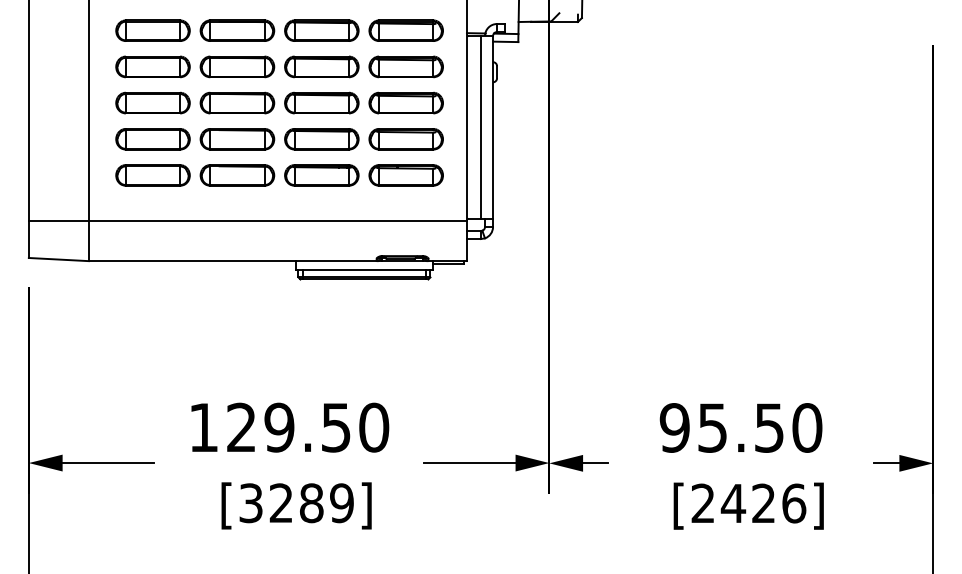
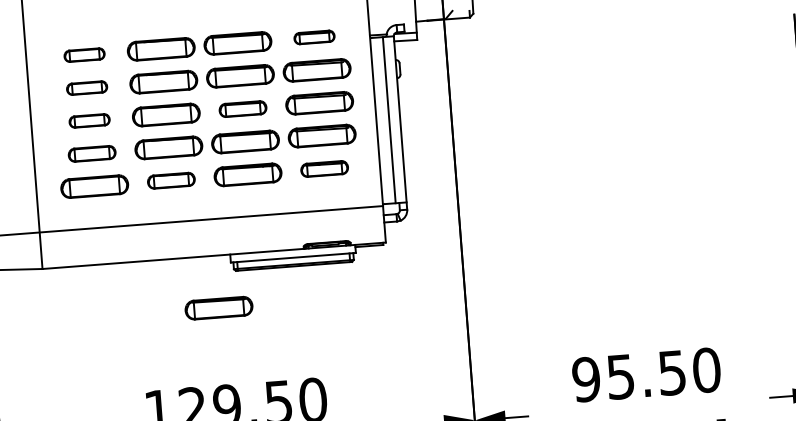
part: (152, 30) -> (84, 55), size x0.6
part: (405, 30) -> (313, 37), size x0.6
part: (152, 66) -> (86, 87), size x0.6
part: (152, 102) -> (89, 120), size x0.6
part: (321, 102) -> (242, 108), size x0.7
part: (152, 139) -> (91, 154), size x0.7
part: (237, 175) -> (171, 180), size x0.7
part: (405, 175) -> (324, 169), size x0.7
part: (278, 318) -> (218, 307), added

